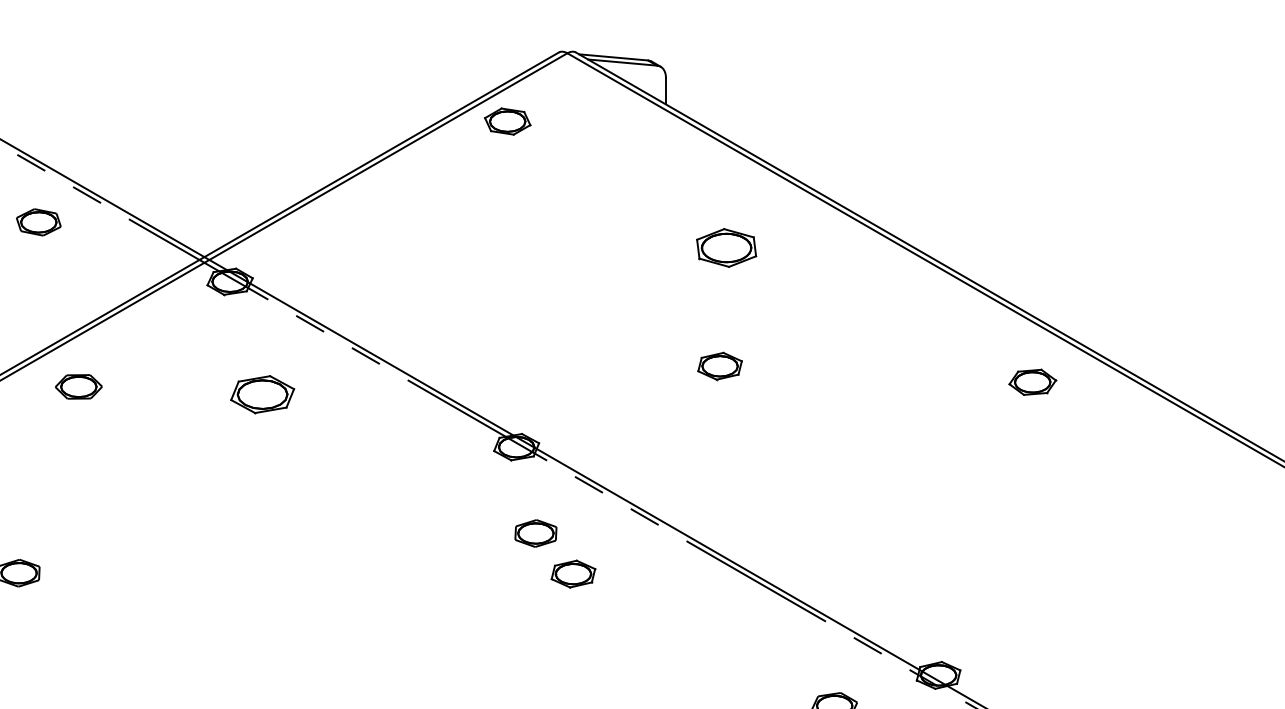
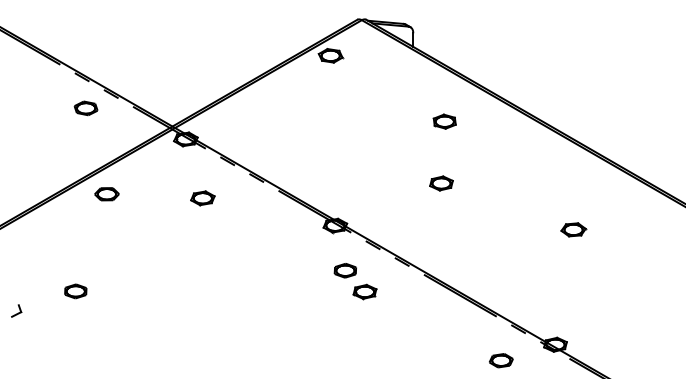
part: (725, 247) -> (444, 121), size x0.71
part: (1032, 381) -> (573, 229), moved
part: (261, 395) -> (202, 198), size x0.71

